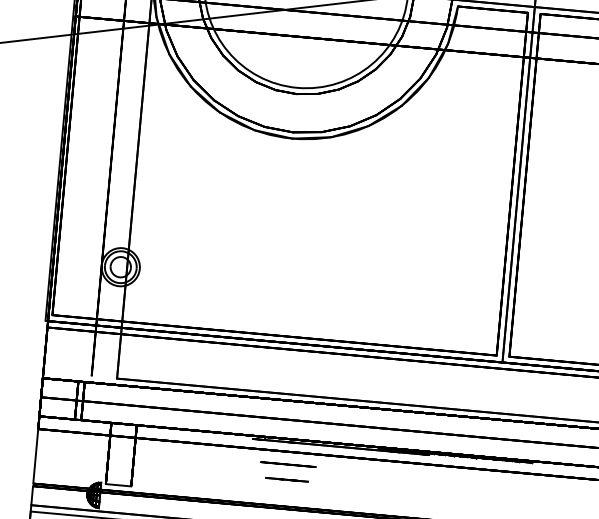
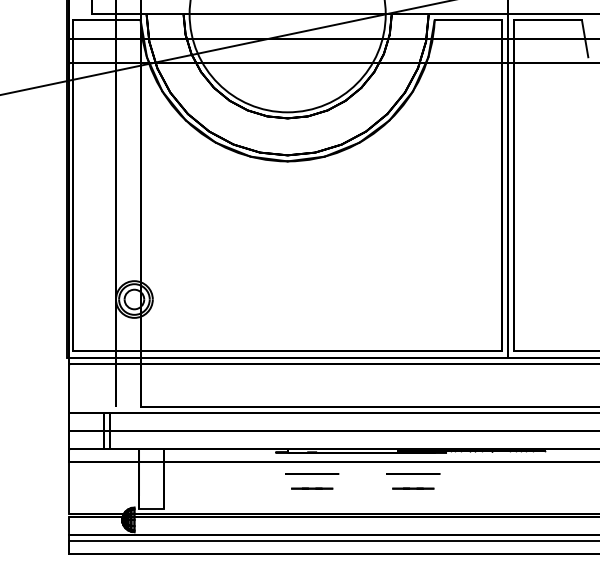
circle: (393, 473) -> (413, 473), added
line: (391, 489) -> (413, 488), added

